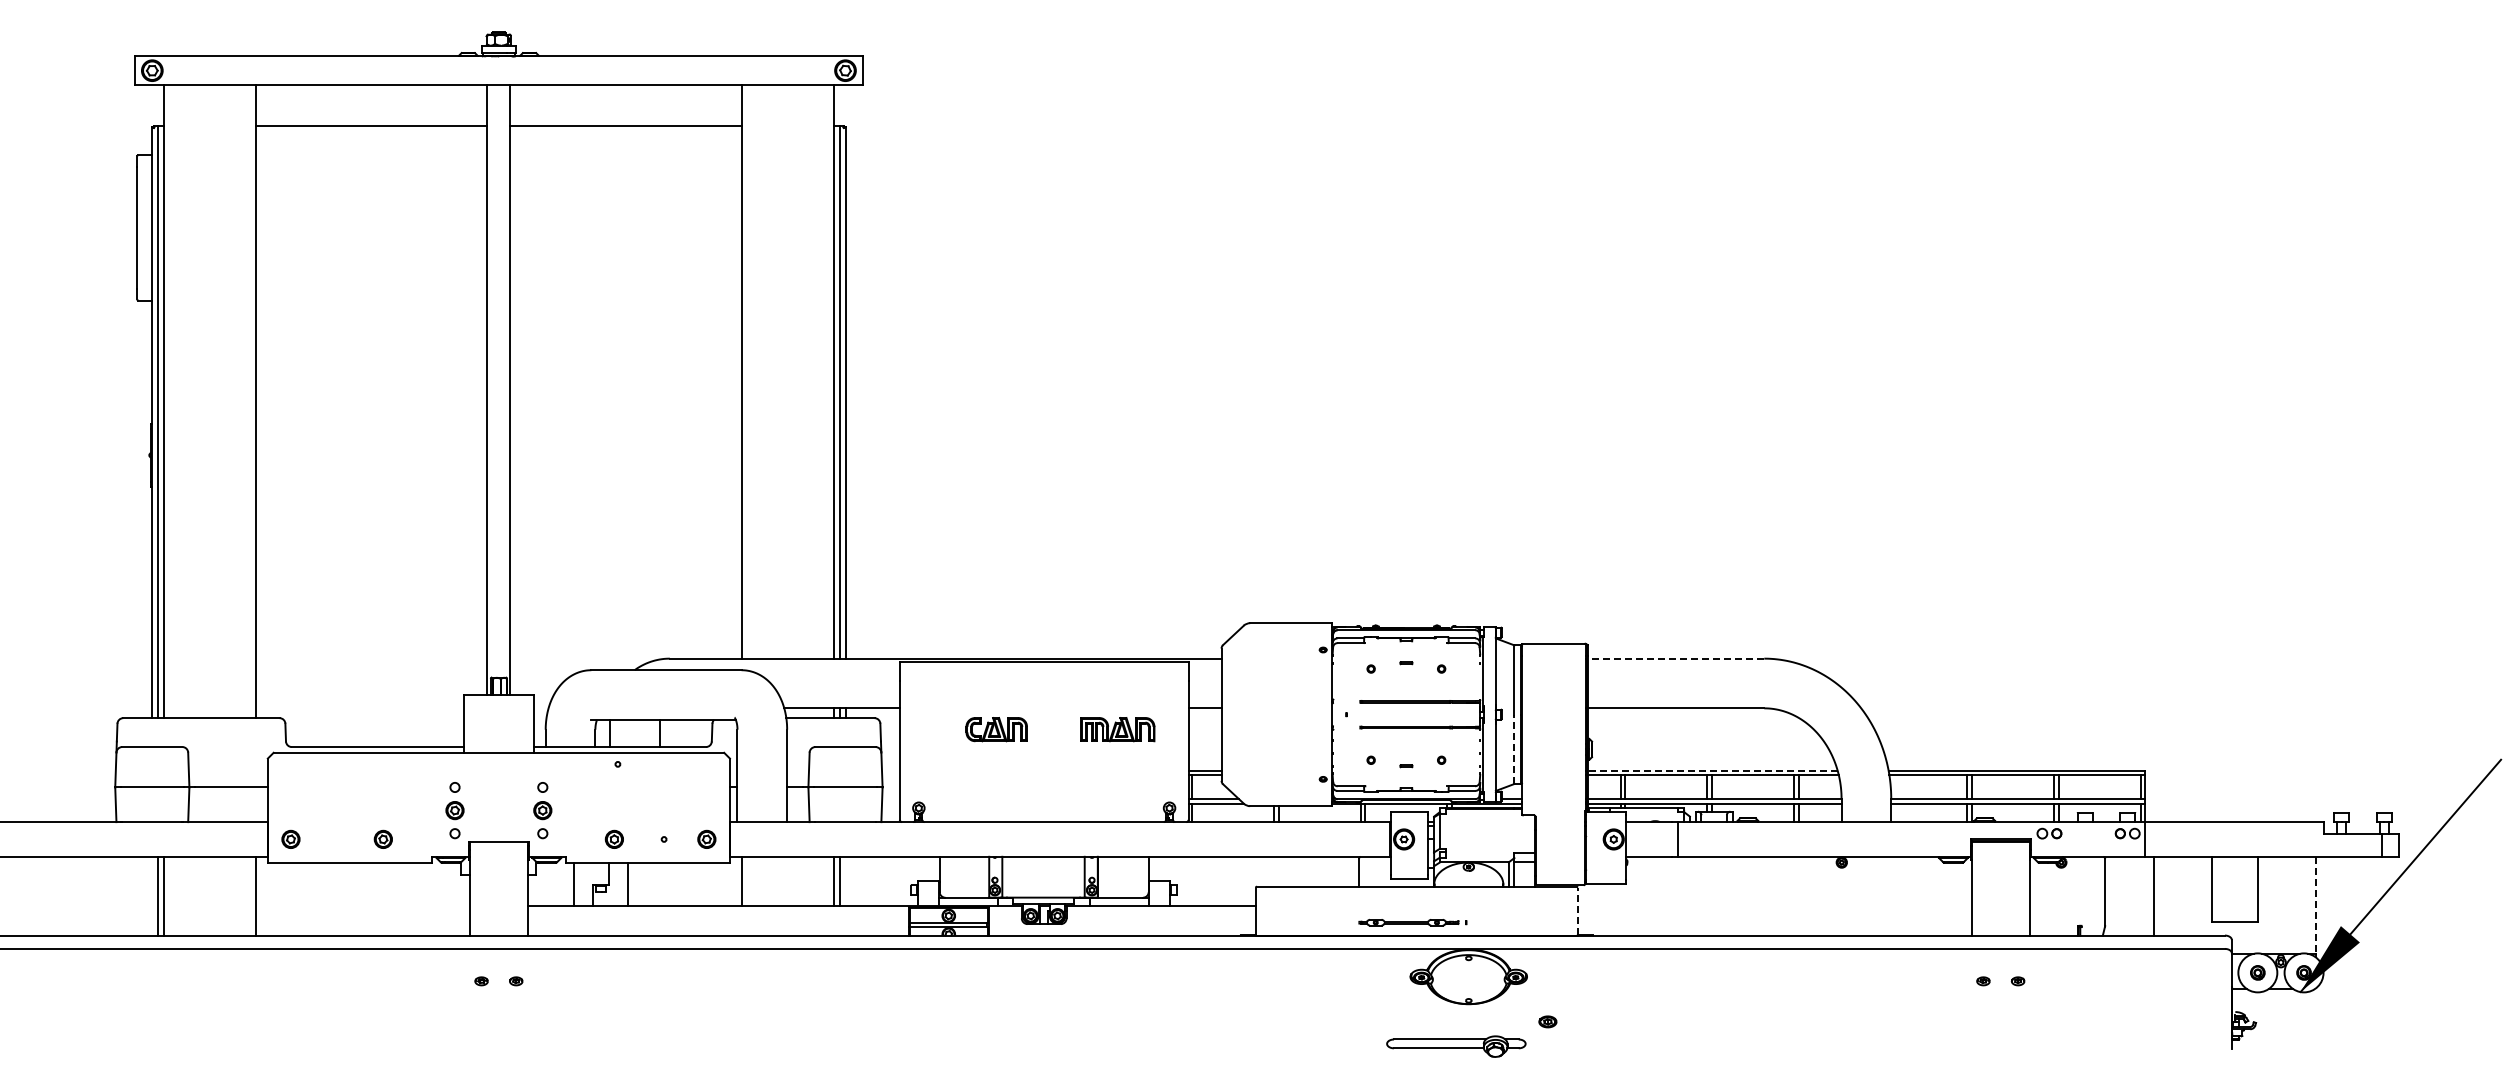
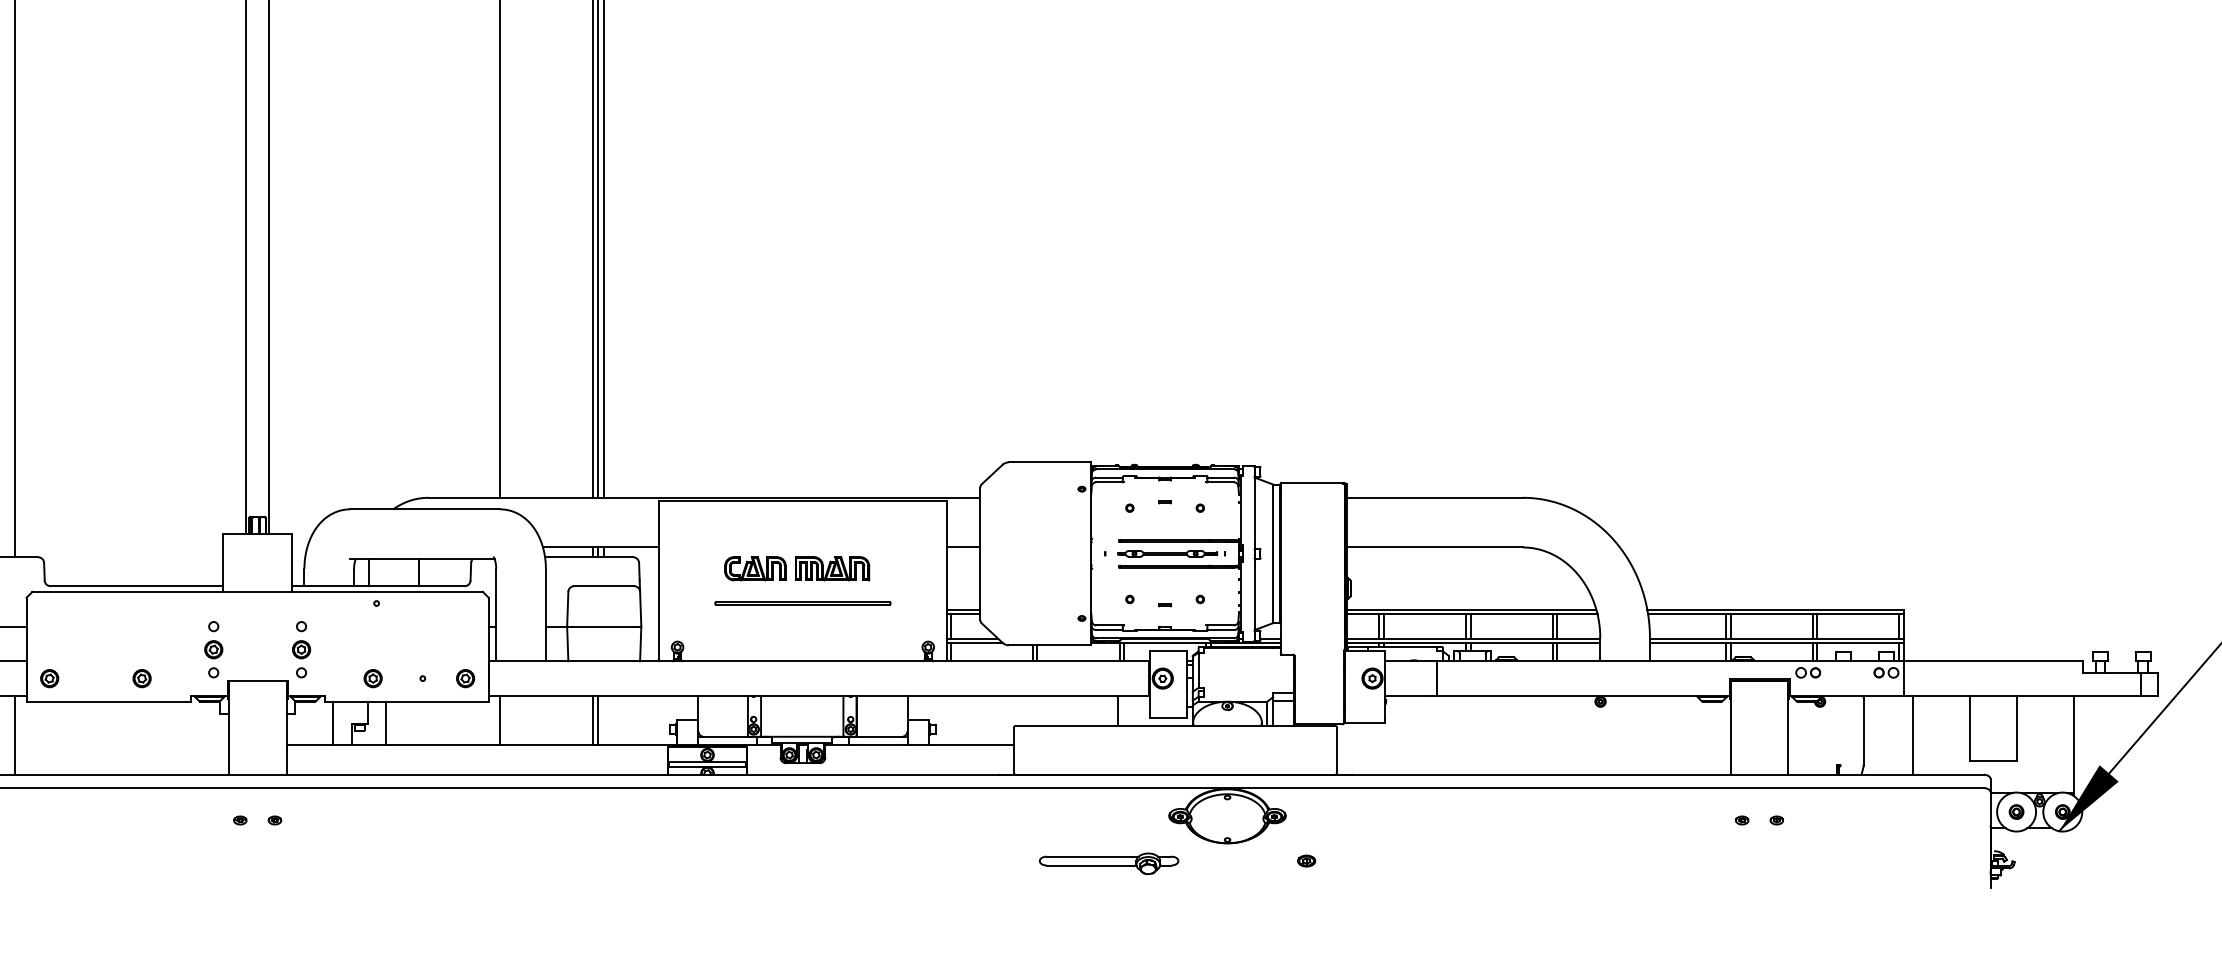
line: (1675, 658) -> (1434, 497), dashed -> solid
part: (1117, 729) -> (832, 568), moved
line: (1514, 749) -> (1273, 588), dashed -> solid
line: (1043, 763) -> (802, 602), added
line: (1712, 770) -> (1471, 609), dashed -> solid
line: (2315, 905) -> (2074, 744), dashed -> solid
line: (1577, 911) -> (1336, 750), dashed -> solid
part: (1412, 922) -> (1171, 553), moved
part: (1456, 1046) -> (1109, 863), moved

